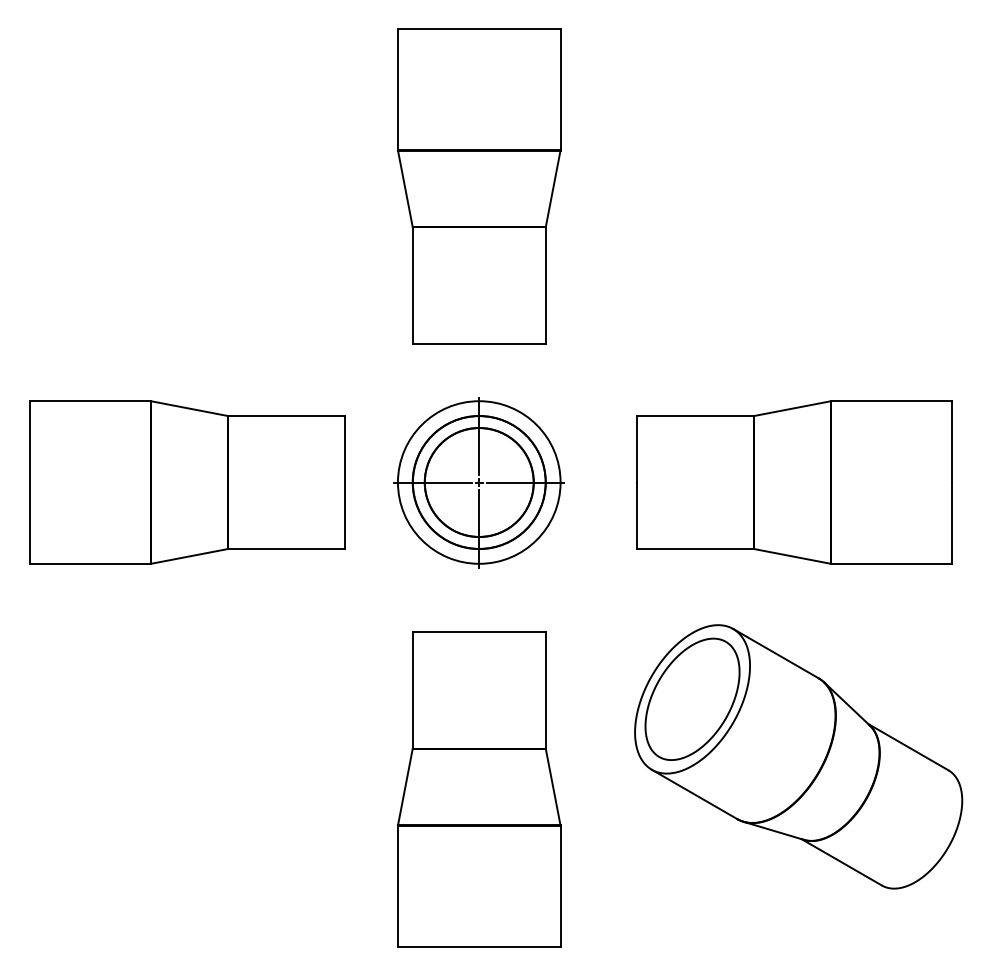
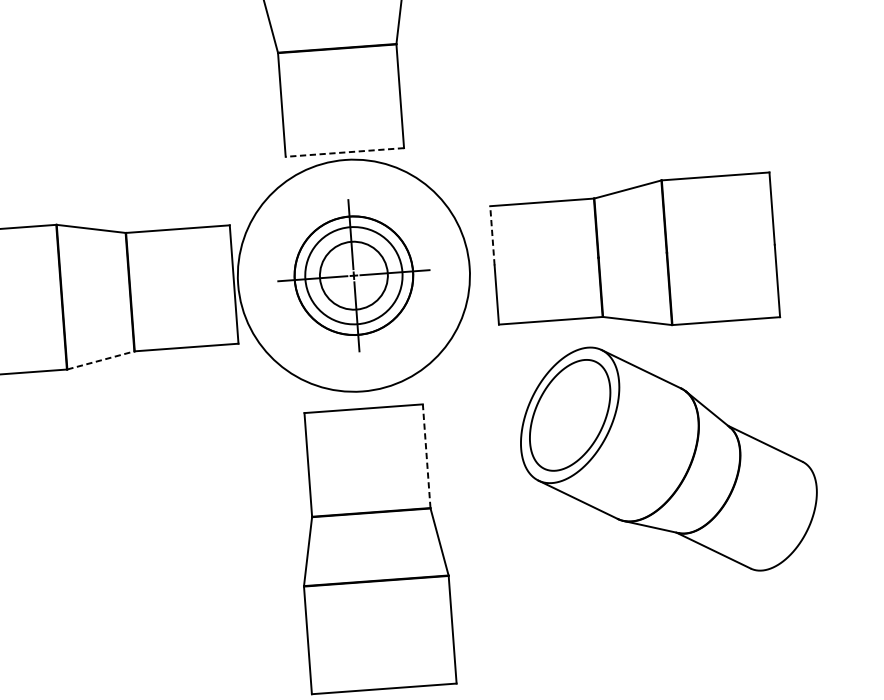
line: (479, 343) -> (345, 152), solid -> dashed
line: (637, 448) -> (492, 235), solid -> dashed
circle: (478, 482) -> (353, 275), size x0.7
circle: (478, 482) -> (353, 275), size x1.6
line: (189, 556) -> (100, 360), solid -> dashed
line: (545, 689) -> (426, 455), solid -> dashed
part: (798, 756) -> (668, 459), moved

